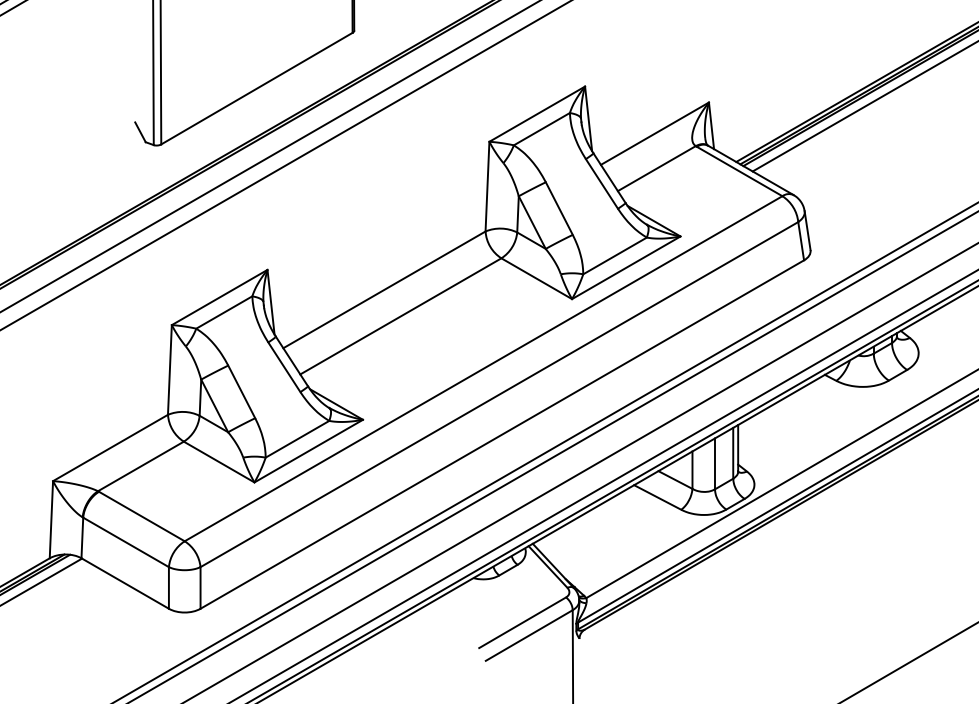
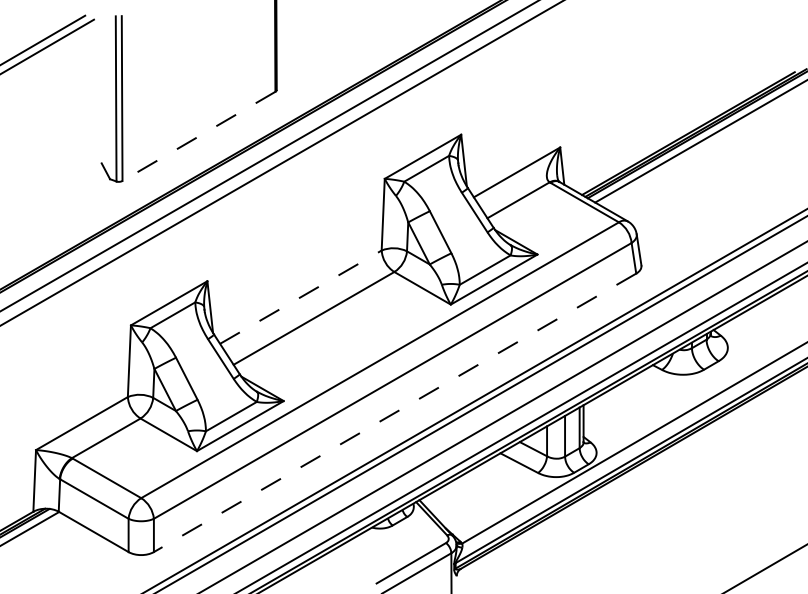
line: (256, 88) -> (198, 136), solid -> dashed
line: (385, 288) -> (301, 296), solid -> dashed
line: (501, 435) -> (394, 413), solid -> dashed

